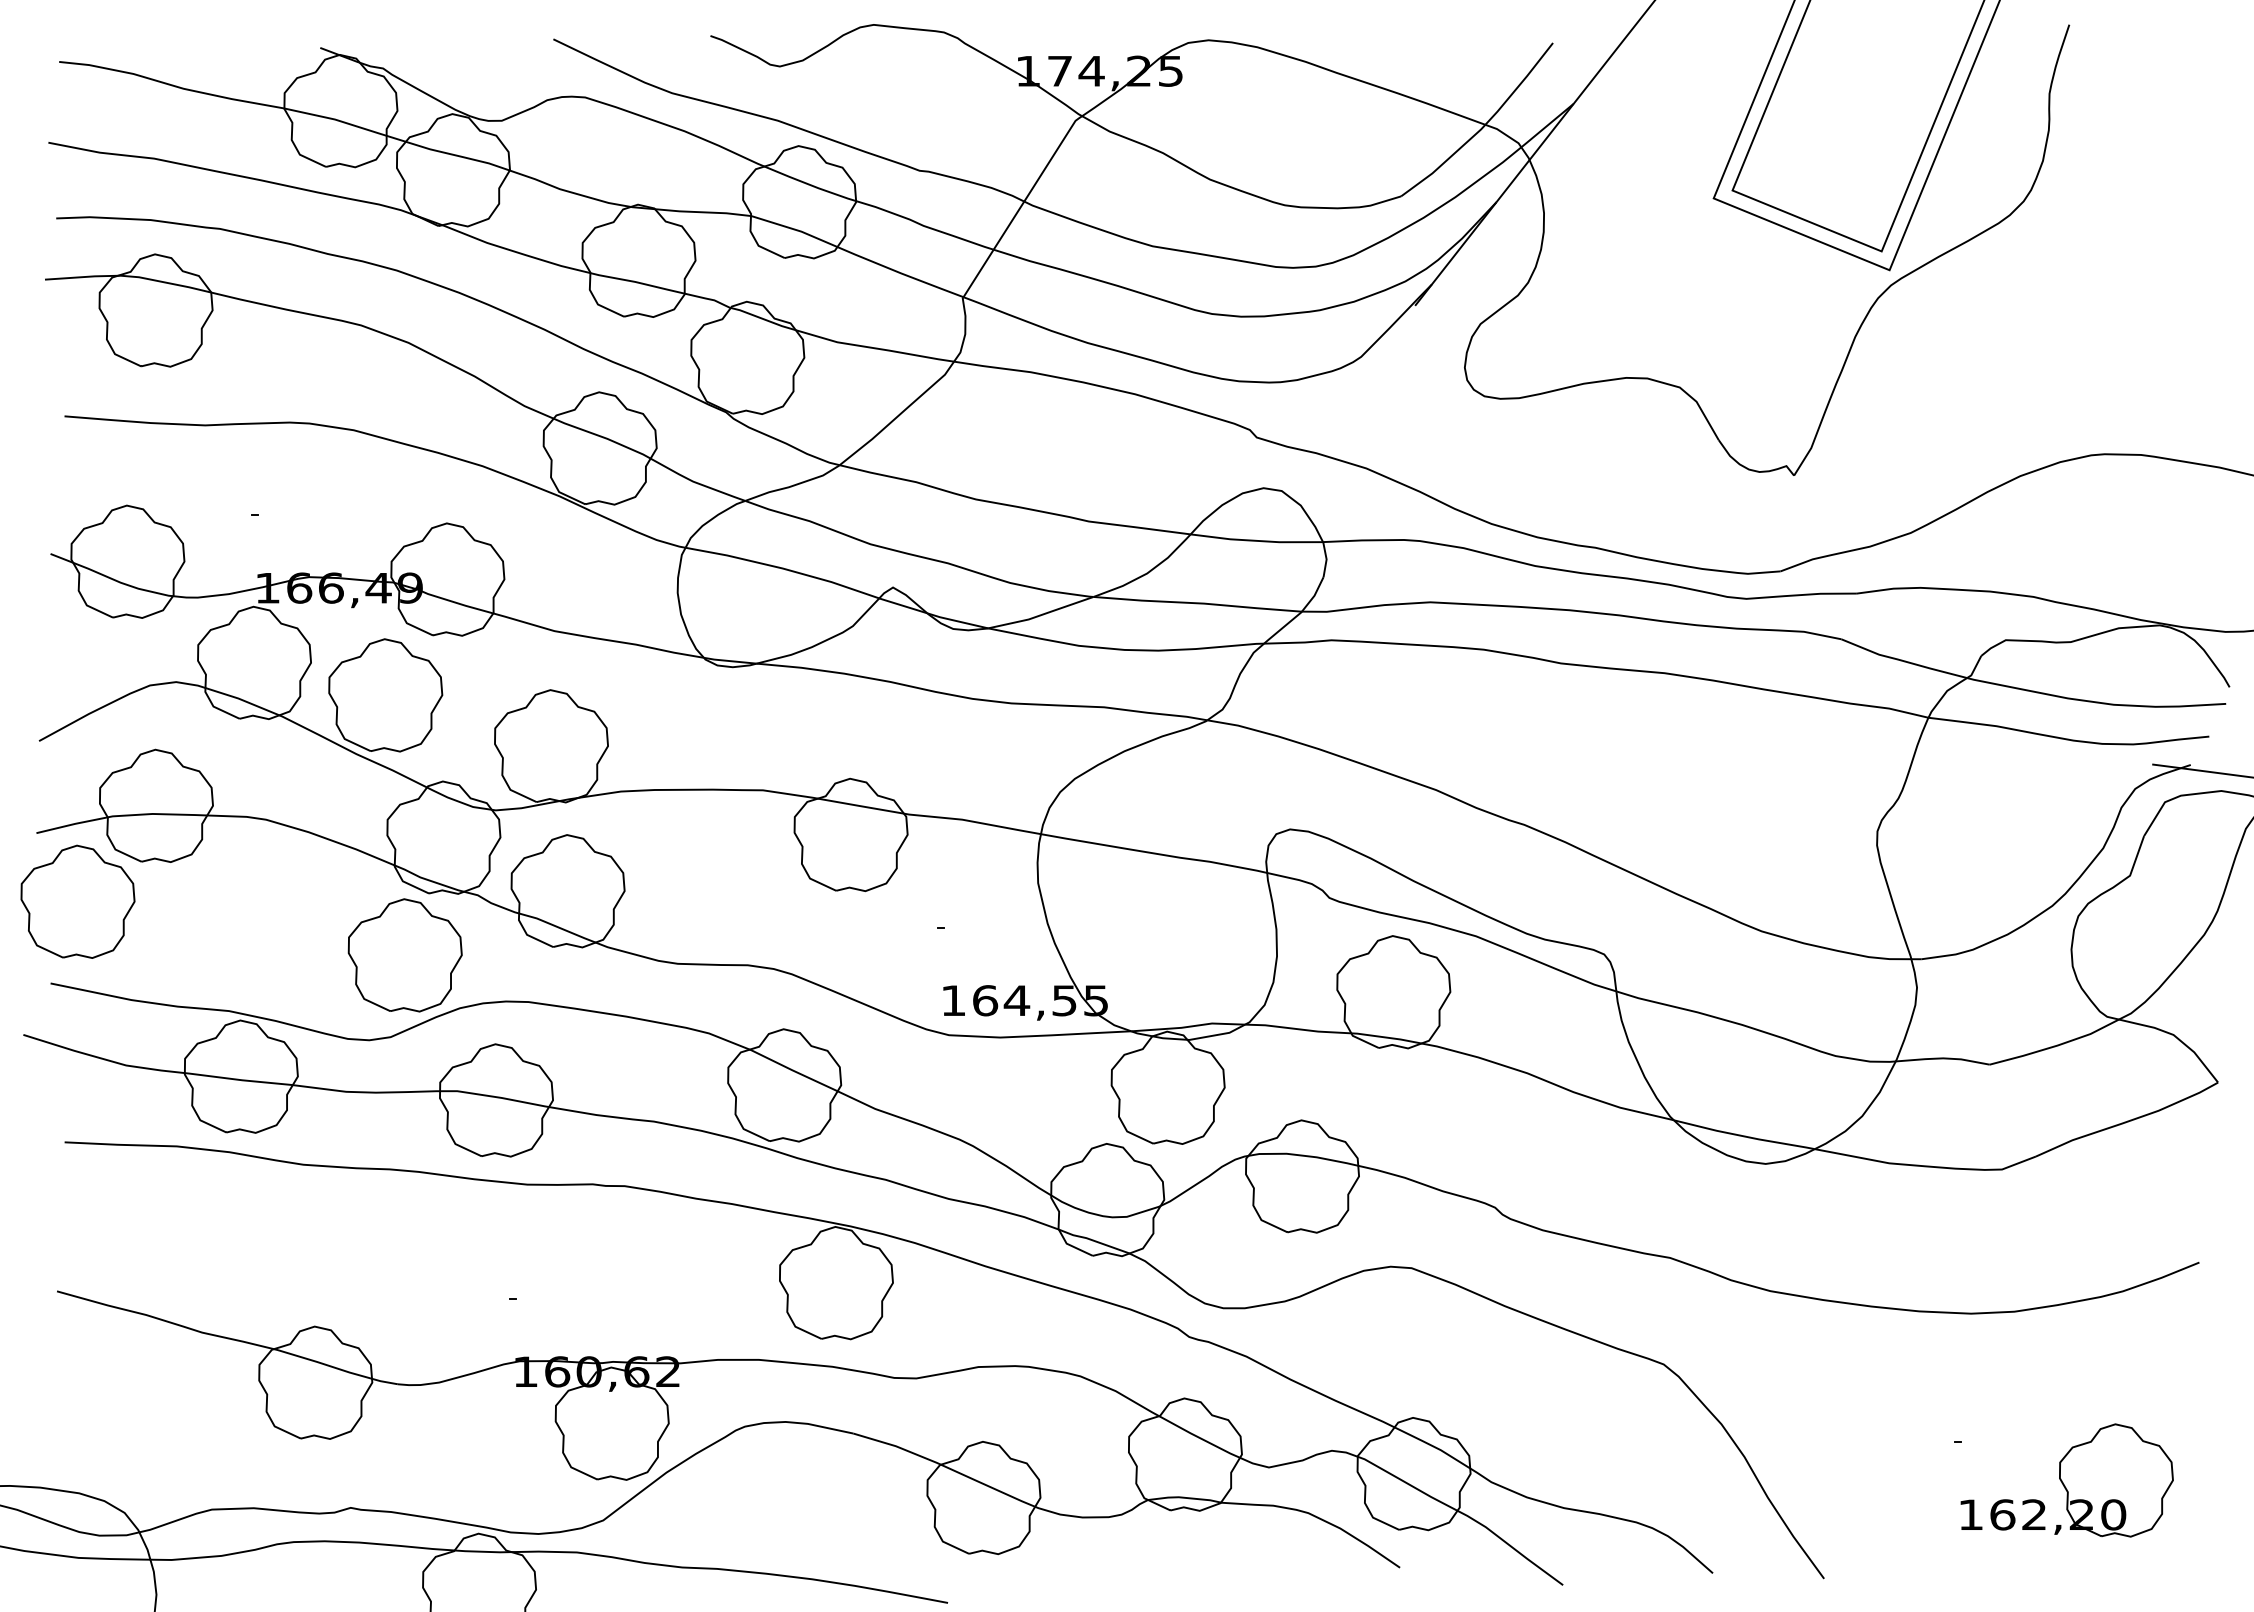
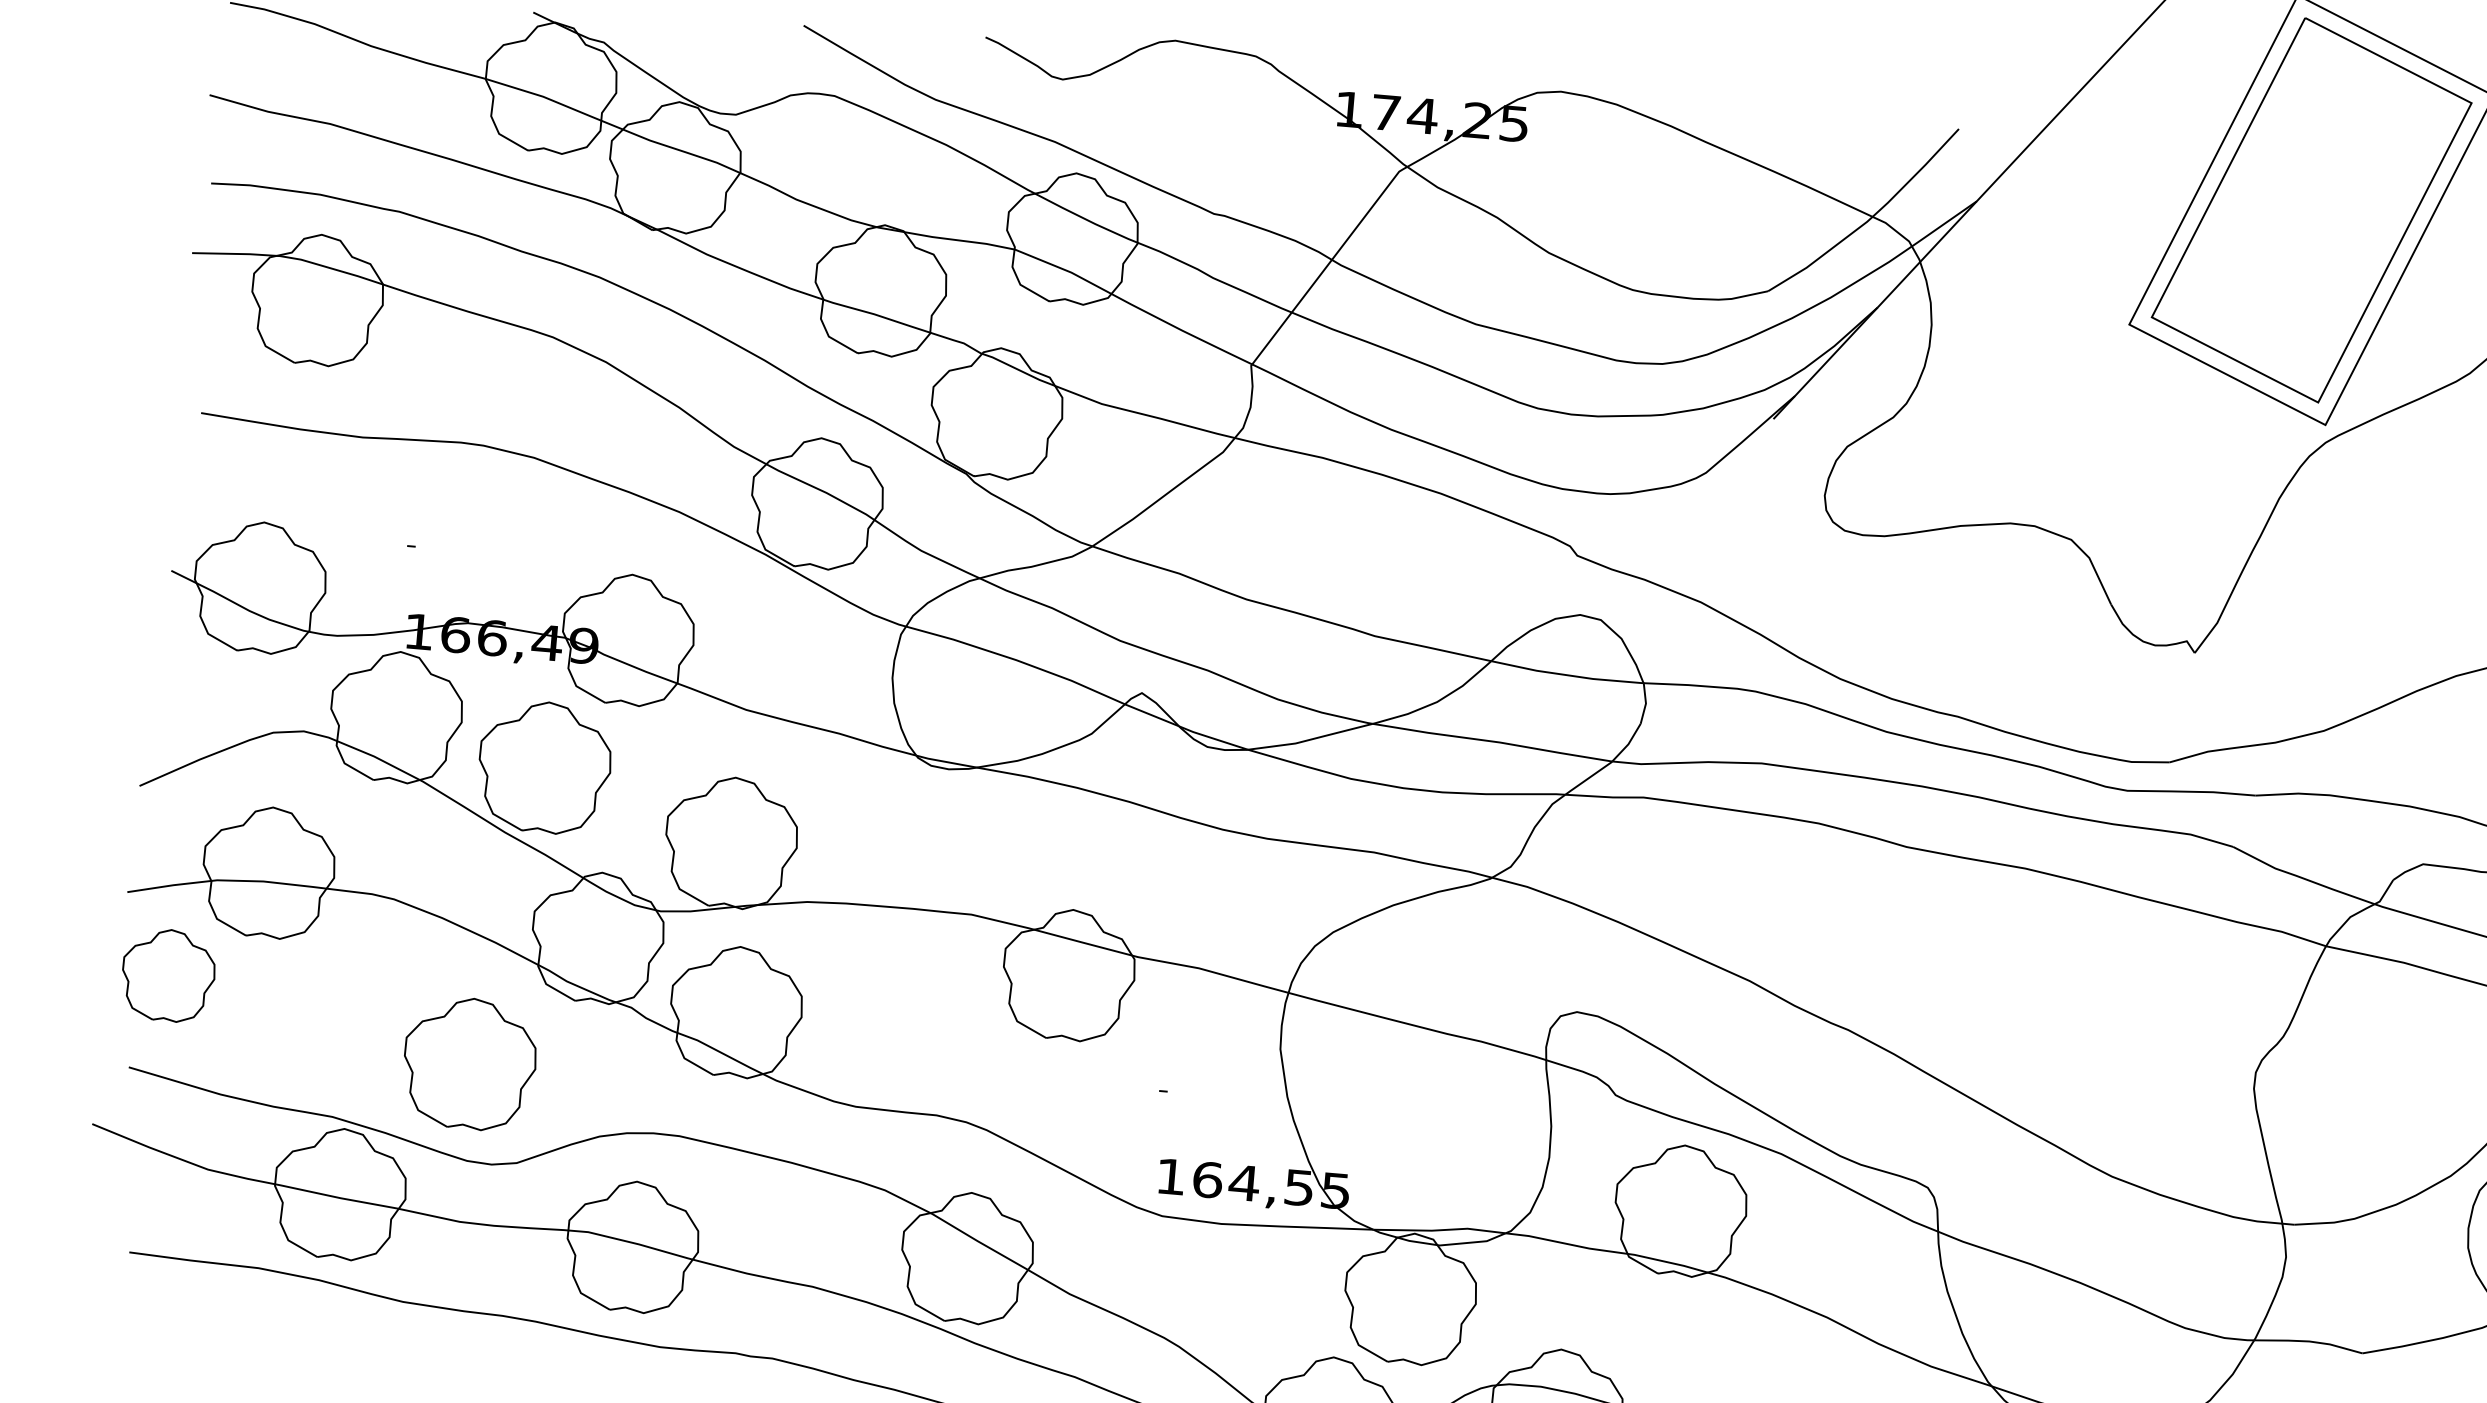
part: (77, 901) -> (168, 975), size x0.7
part: (404, 955) -> (469, 1063), moved

